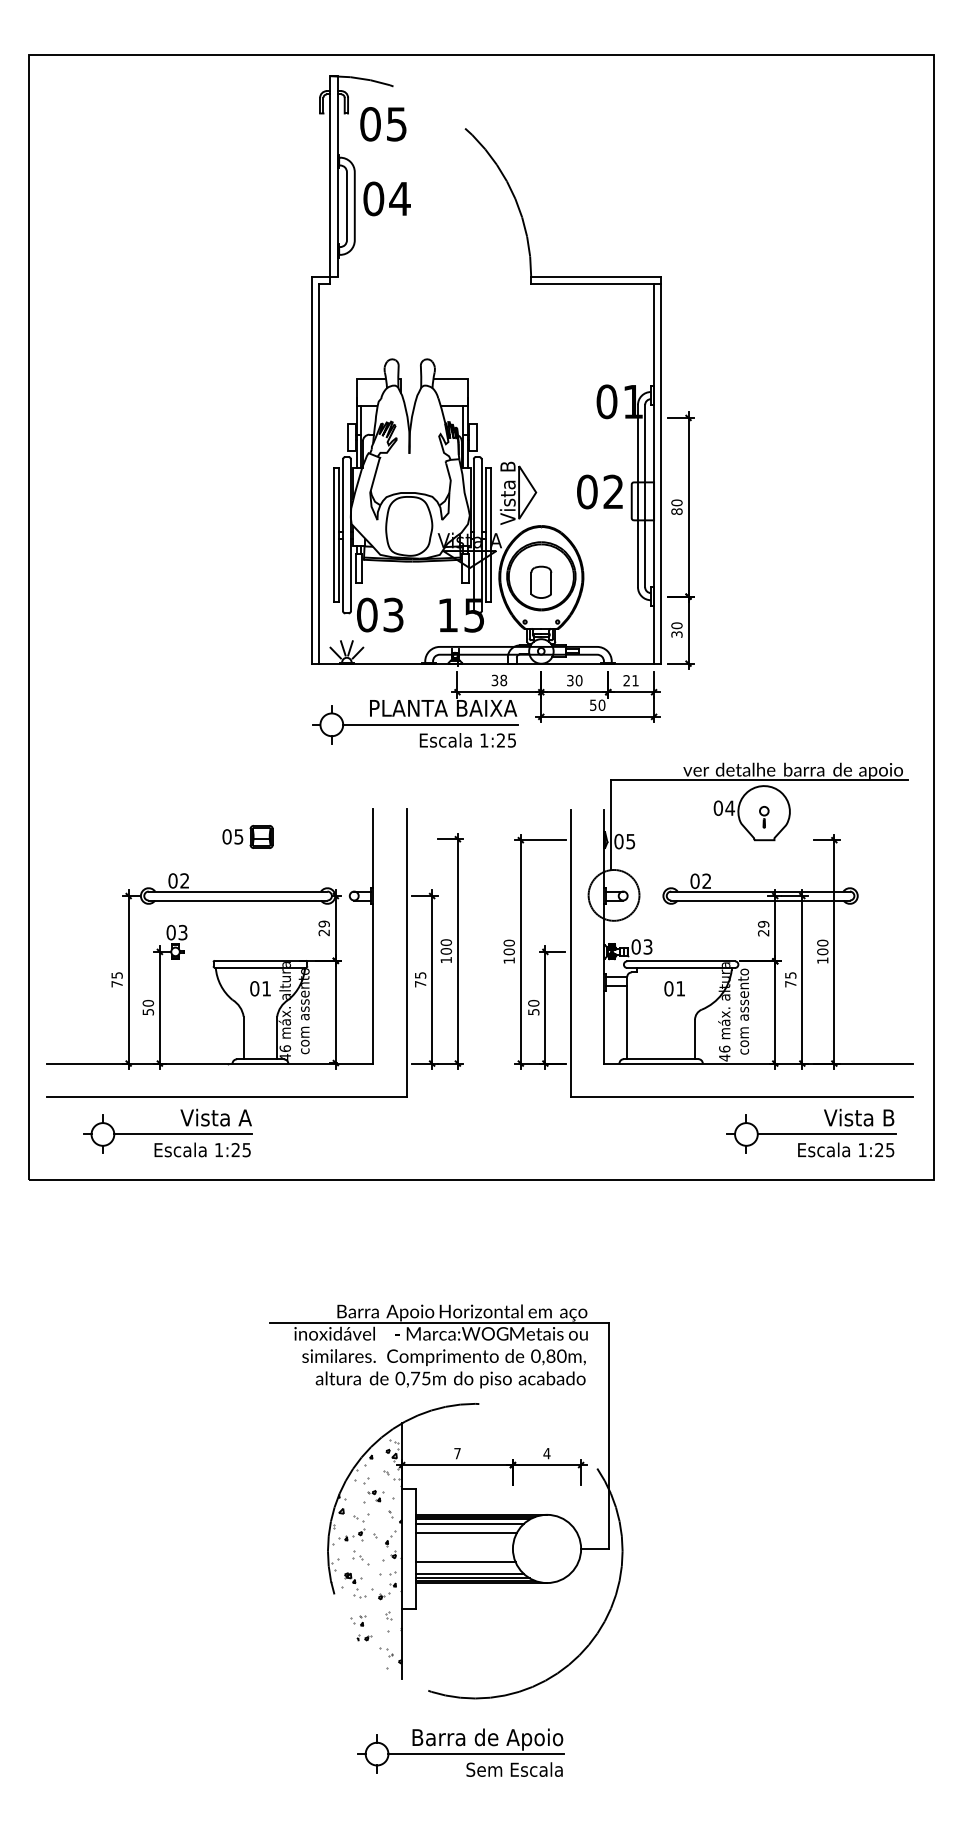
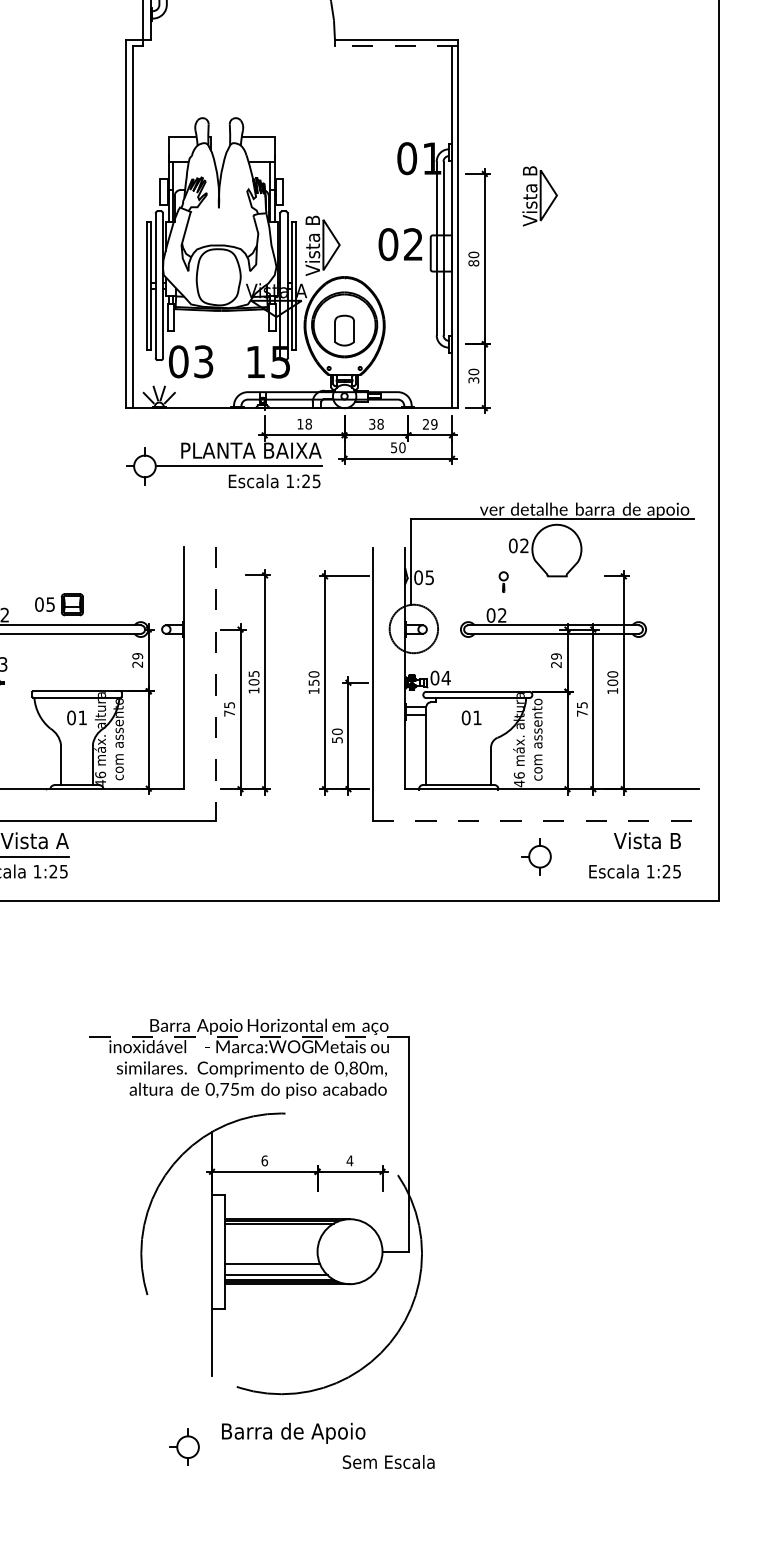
line: (596, 283) -> (397, 45), solid -> dashed
part: (746, 440) -> (540, 195), added
text: (494, 680) -> (299, 424), 38 -> 18
text: (578, 680) -> (380, 424), 30 -> 38
text: (635, 680) -> (434, 424), 21 -> 29
text: (730, 807) -> (524, 545), 04 -> 02
part: (764, 817) -> (503, 582), moved
part: (247, 836) -> (58, 604), moved
text: (445, 942) -> (253, 673), 100 -> 105
text: (647, 946) -> (445, 677), 03 -> 04
text: (508, 951) -> (313, 682), 100 -> 150
line: (406, 953) -> (216, 684), solid -> dashed
line: (741, 1096) -> (535, 820), solid -> dashed
line: (826, 1134) -> (616, 856), removed
line: (438, 1323) -> (246, 1036), solid -> dashed
text: (457, 1453) -> (264, 1160), 7 -> 6
line: (469, 1524) -> (276, 1228), removed
line: (465, 1533) -> (272, 1236), removed
hatch: (366, 1554) -> (178, 1257), removed
line: (476, 1754) -> (282, 1447), removed
text: (514, 1769) -> (388, 1461), moved

